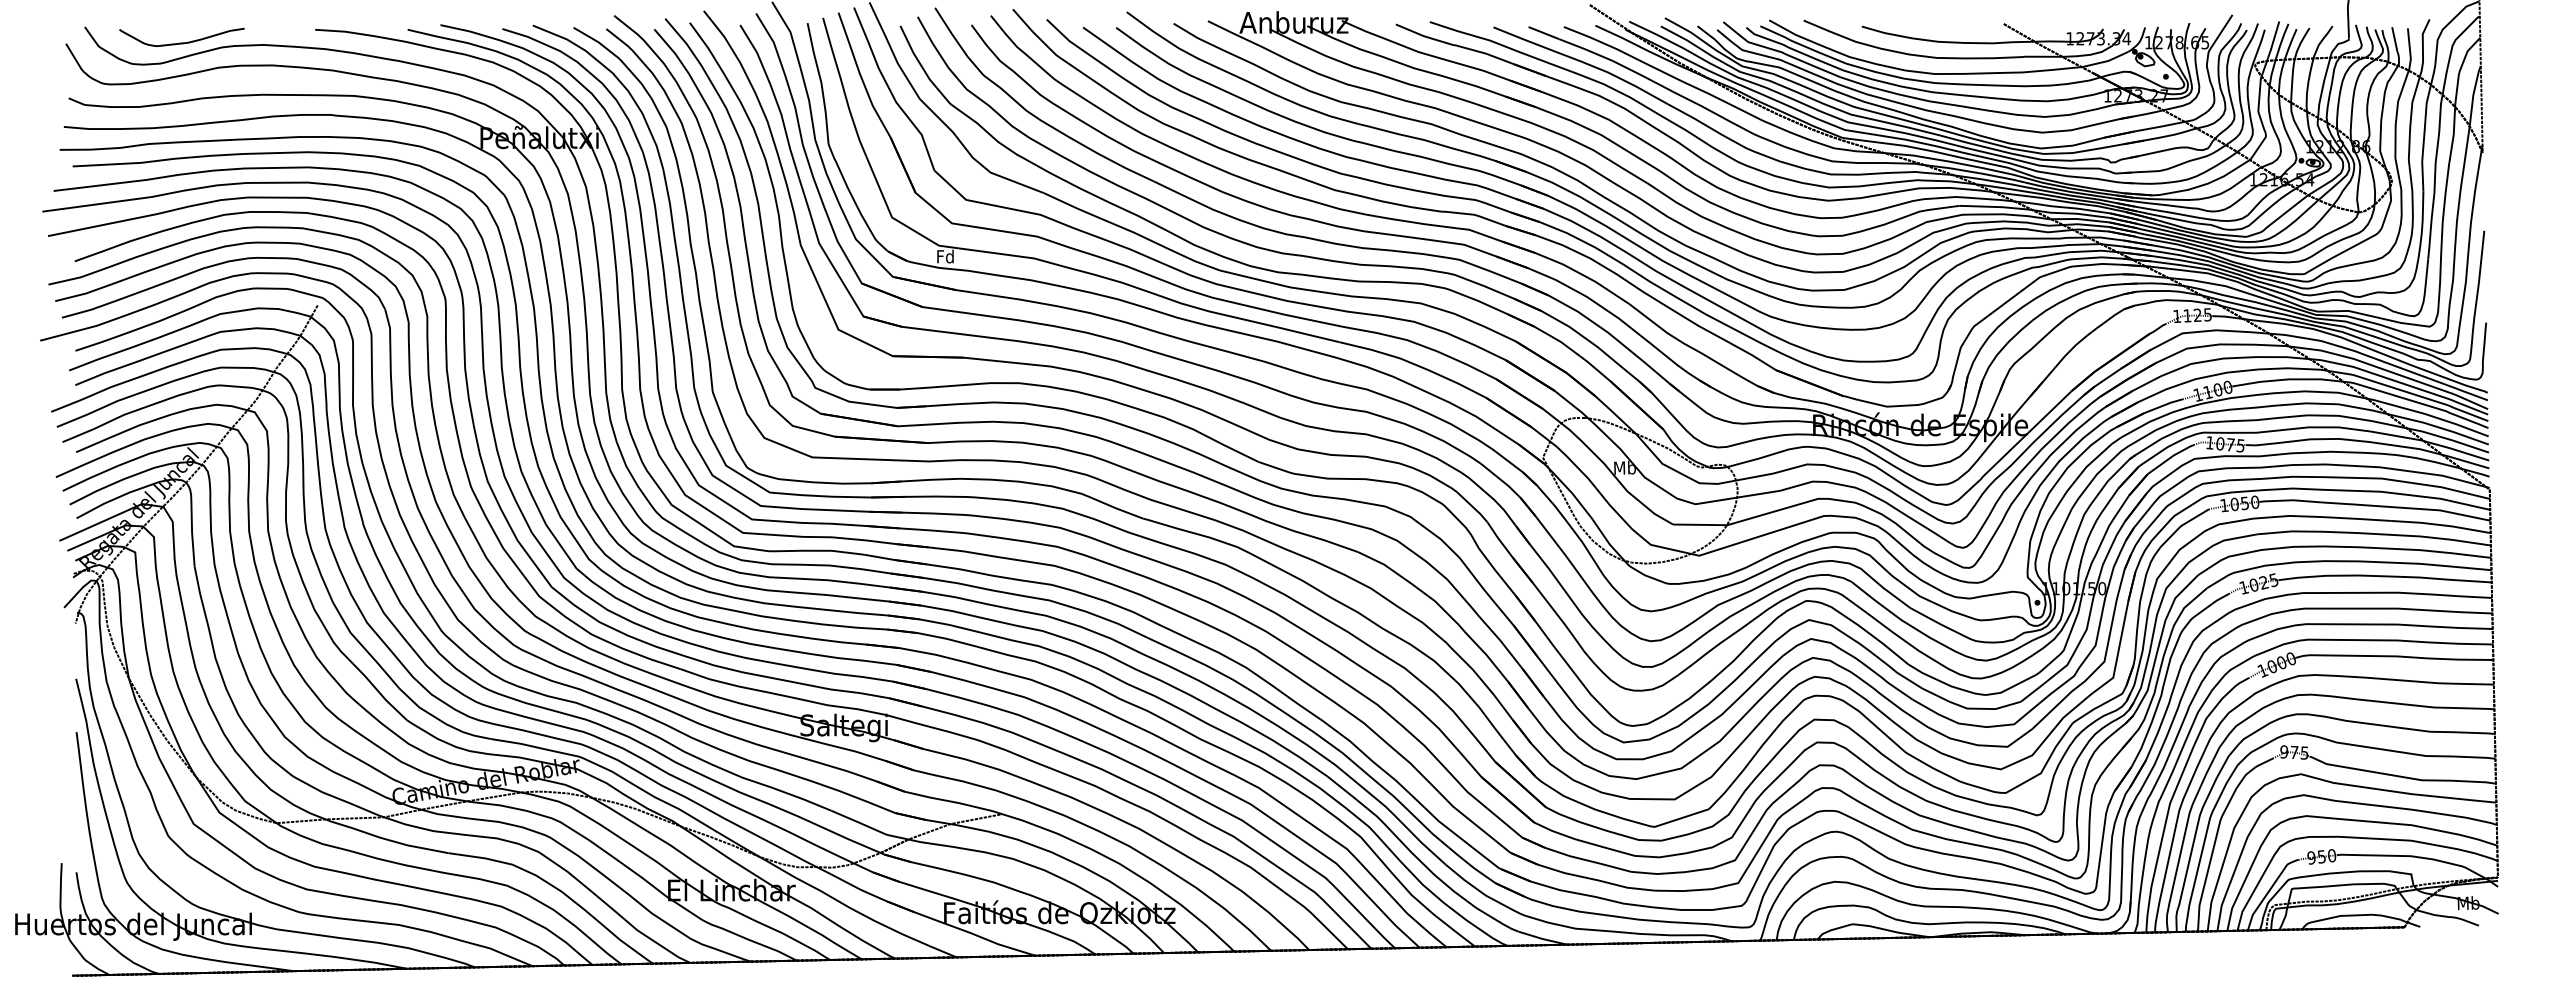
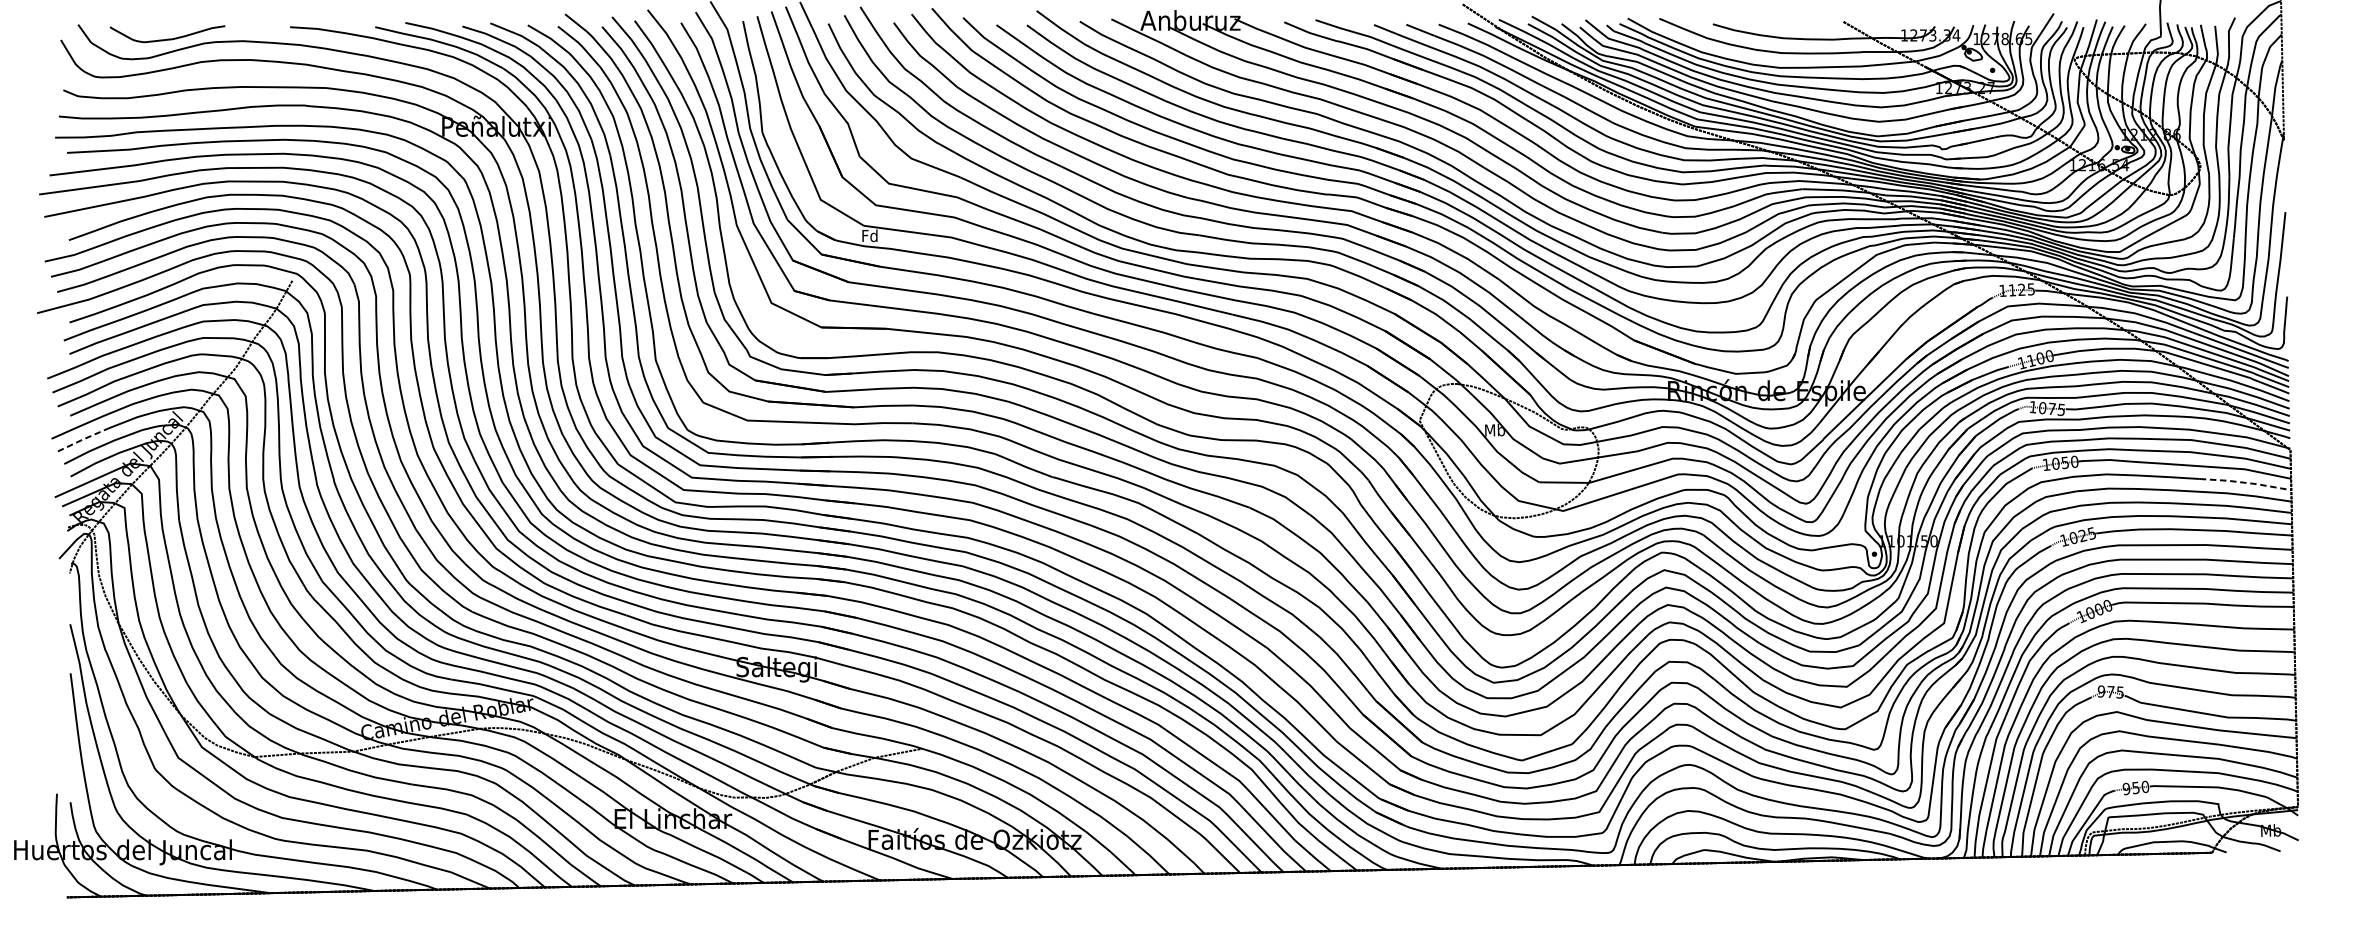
line: (89, 478) -> (82, 439), solid -> dashed
line: (2440, 525) -> (2245, 483), solid -> dashed

